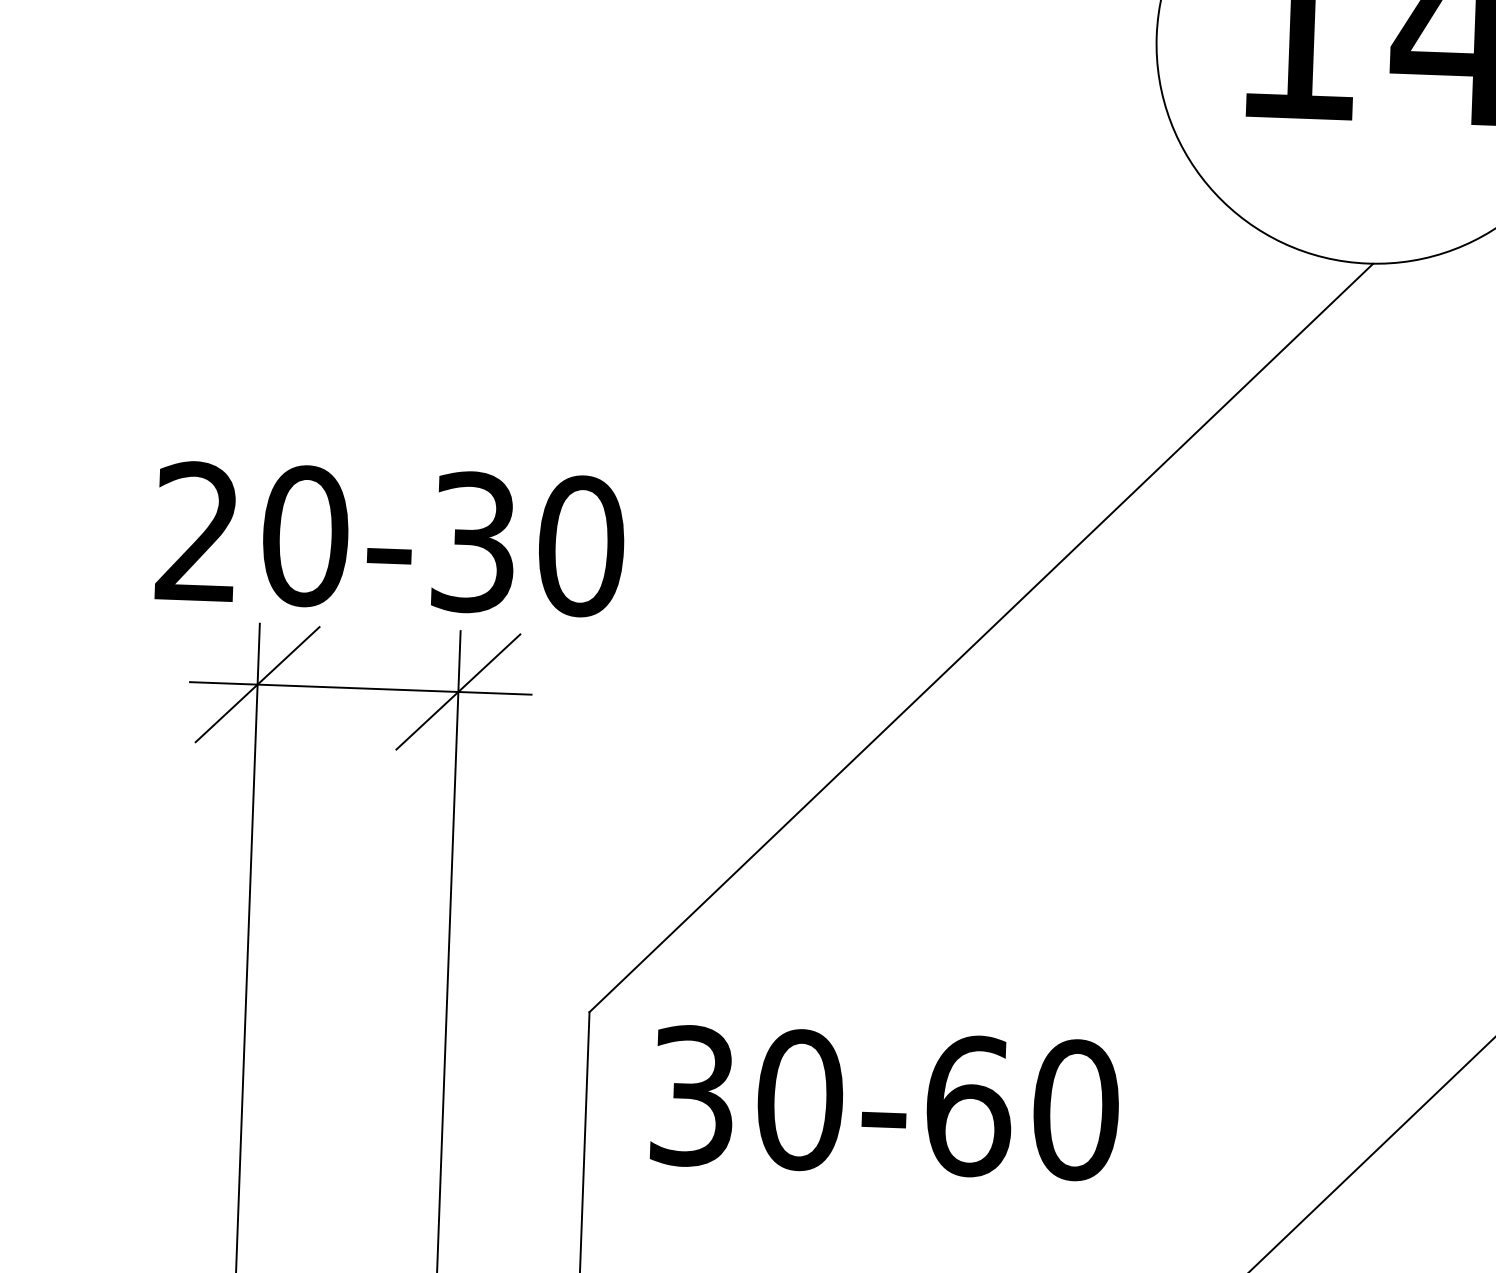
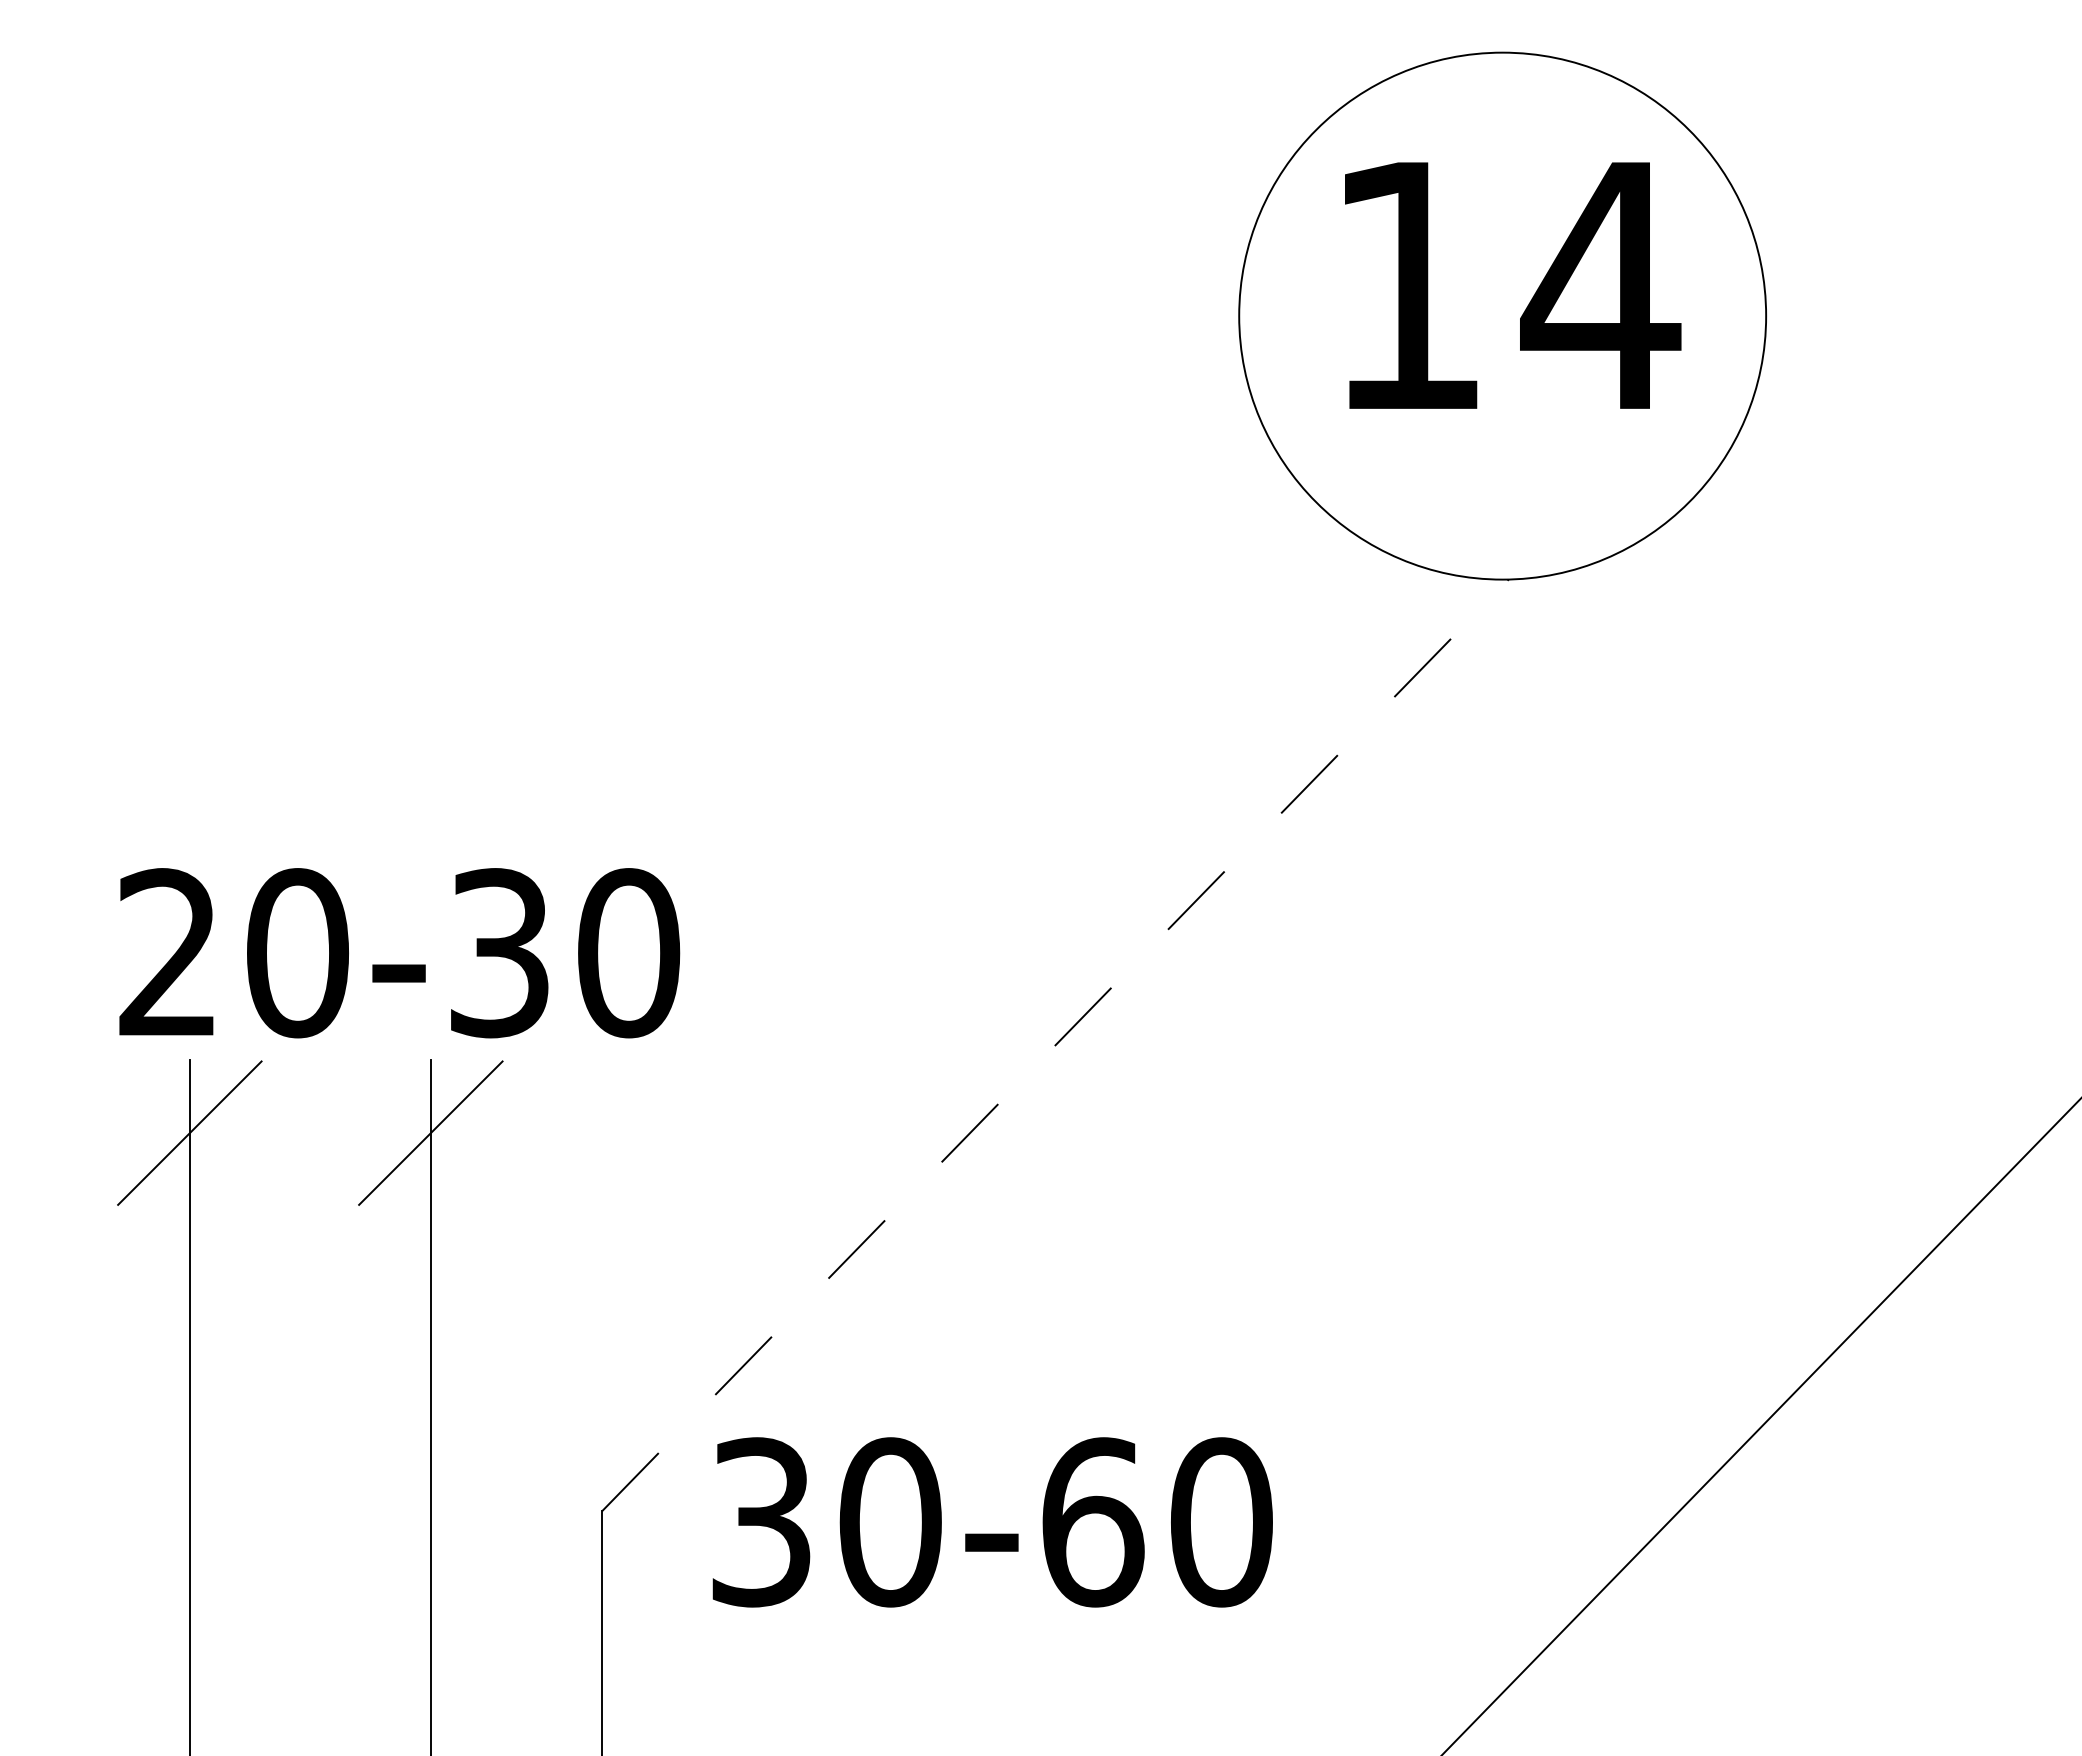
text: (390, 539) -> (399, 953), moved
line: (981, 638) -> (1055, 1045), solid -> dashed
line: (360, 688) -> (313, 1133), removed
text: (885, 1103) -> (992, 1522), moved

